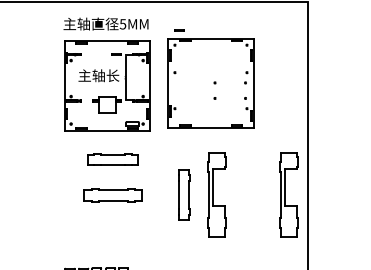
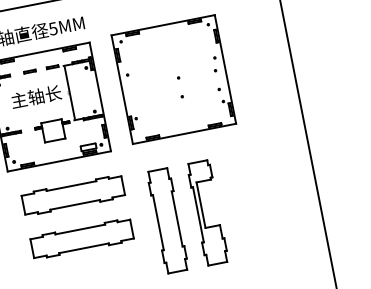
part: (179, 30) -> (29, 71), moved
part: (112, 159) -> (72, 195), size x1.67
part: (183, 194) -> (166, 220), size x1.67
part: (288, 194) -> (294, 195), removed
part: (112, 195) -> (81, 238), size x1.43

